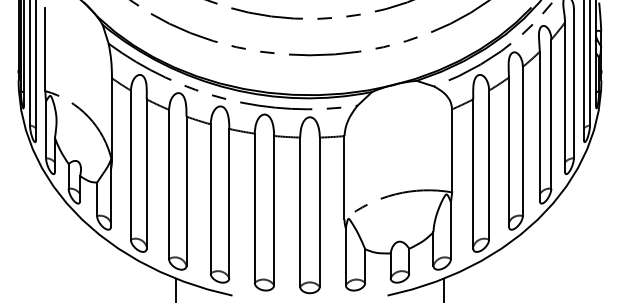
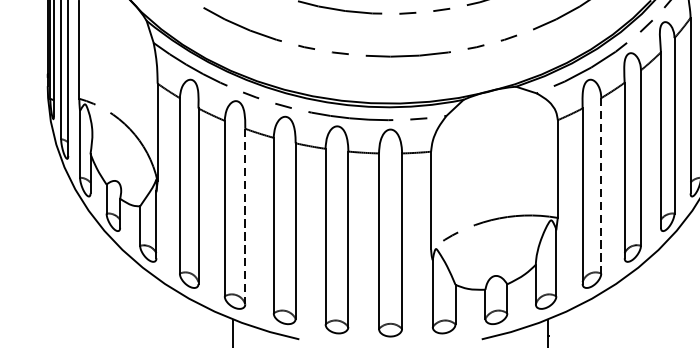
line: (489, 165) -> (601, 186), solid -> dashed
line: (186, 191) -> (245, 216), solid -> dashed

